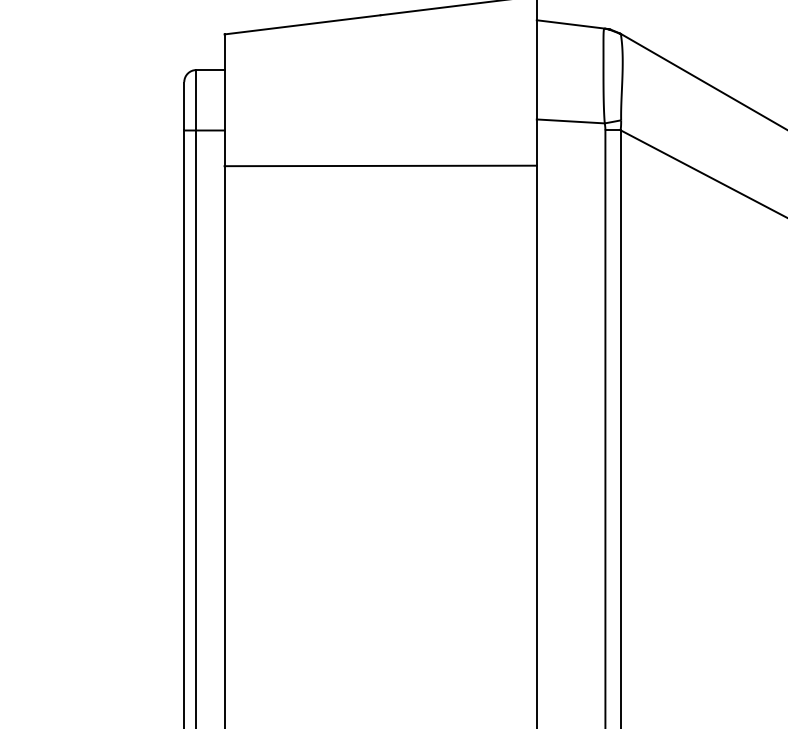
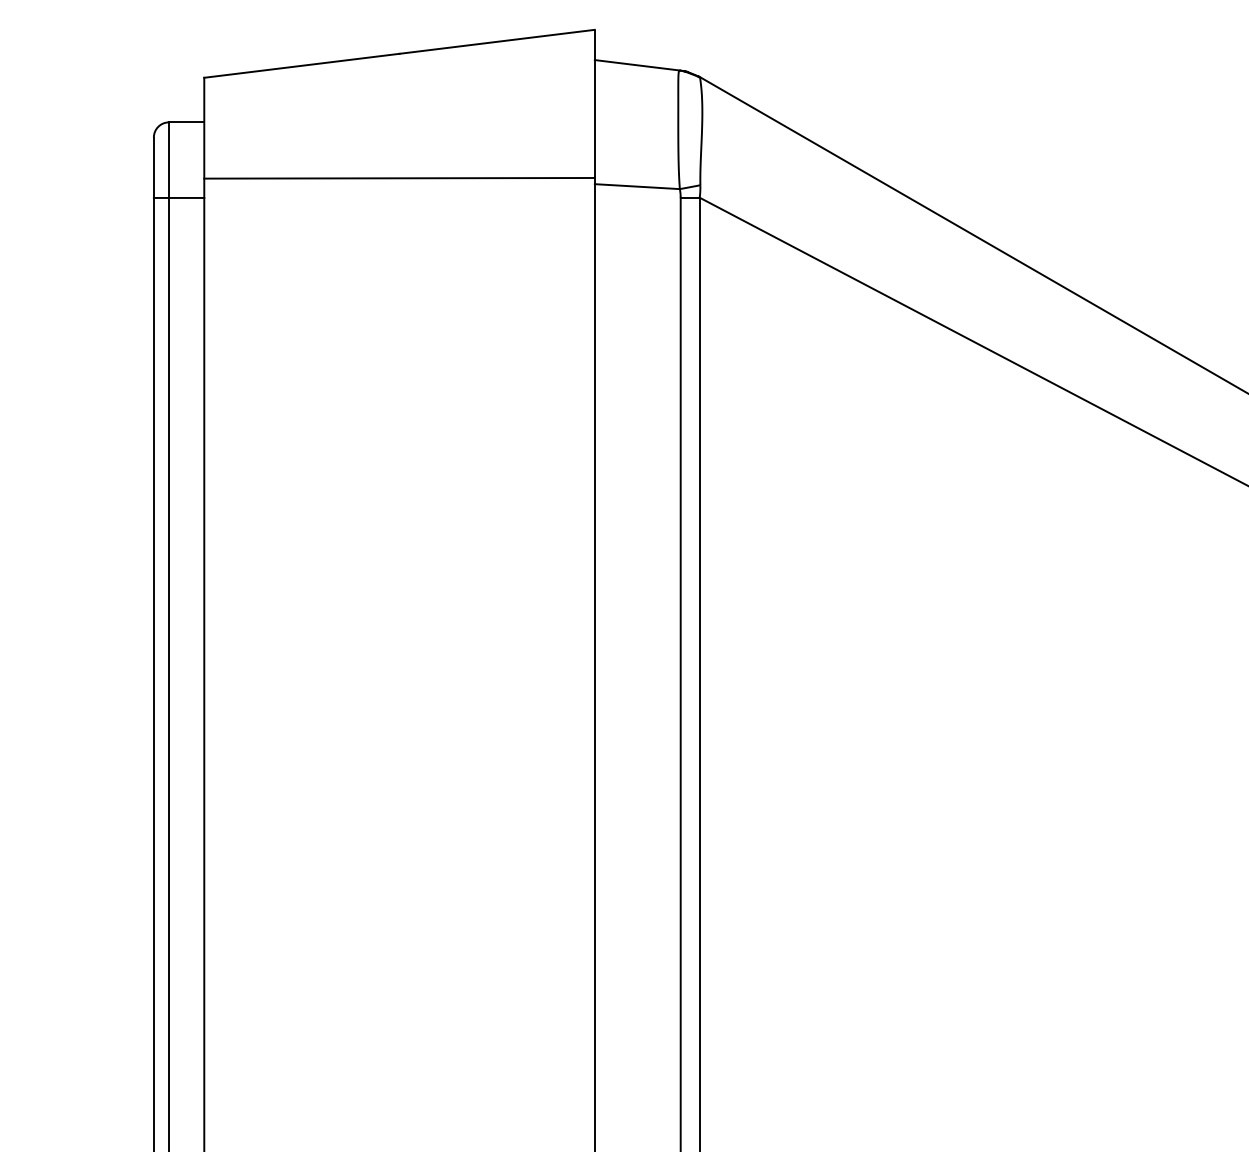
line: (380, 166) -> (399, 178), moved

